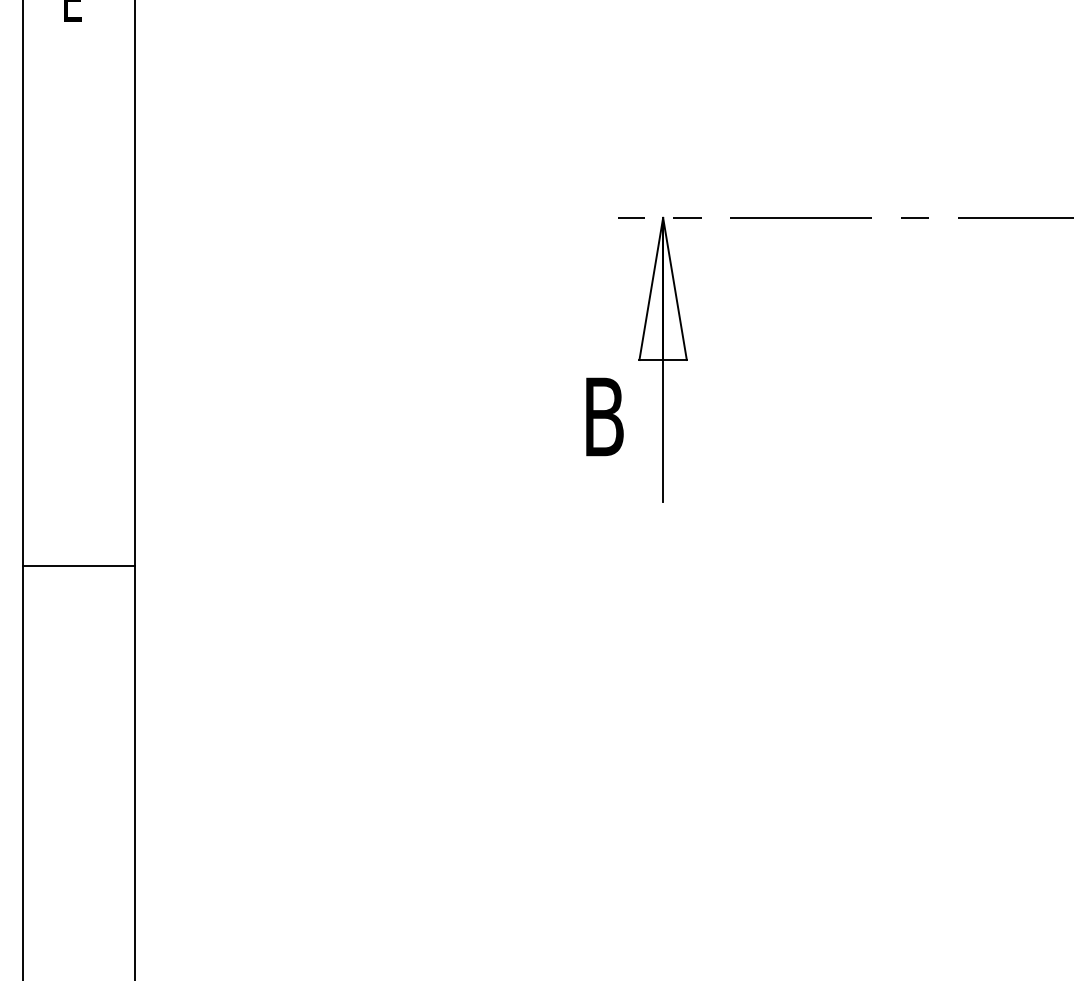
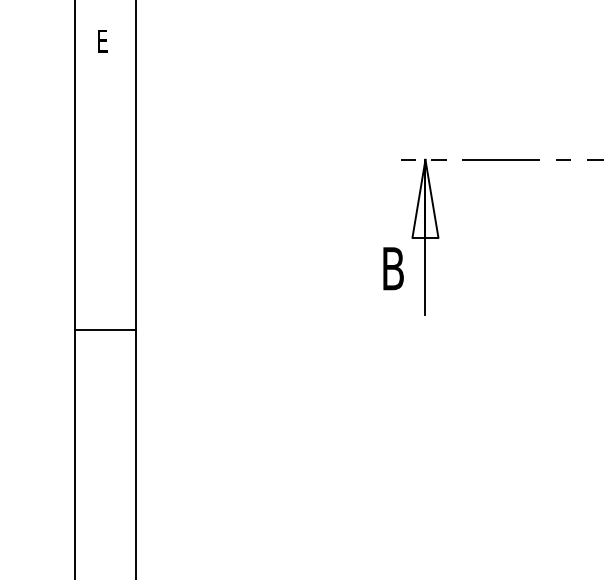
line: (78, 566) -> (105, 330), moved

